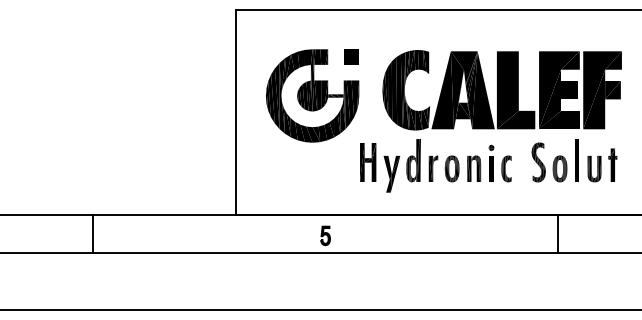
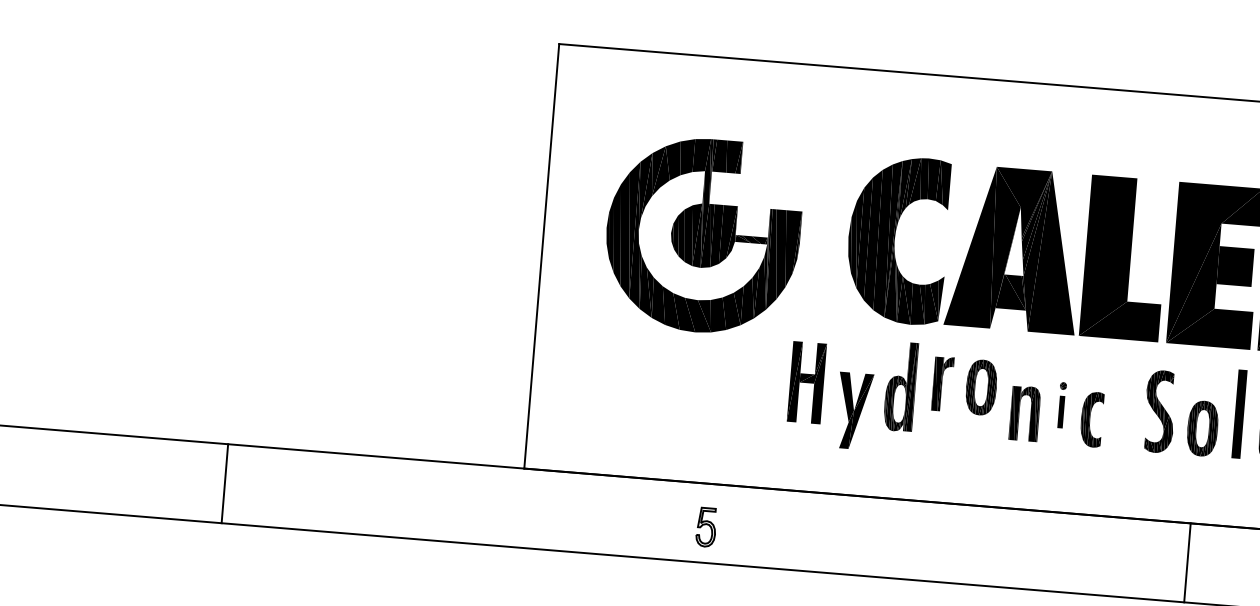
part: (351, 56) -> (790, 160), removed
part: (491, 162) -> (1062, 403), size x0.6
part: (443, 168) -> (963, 385), moved

